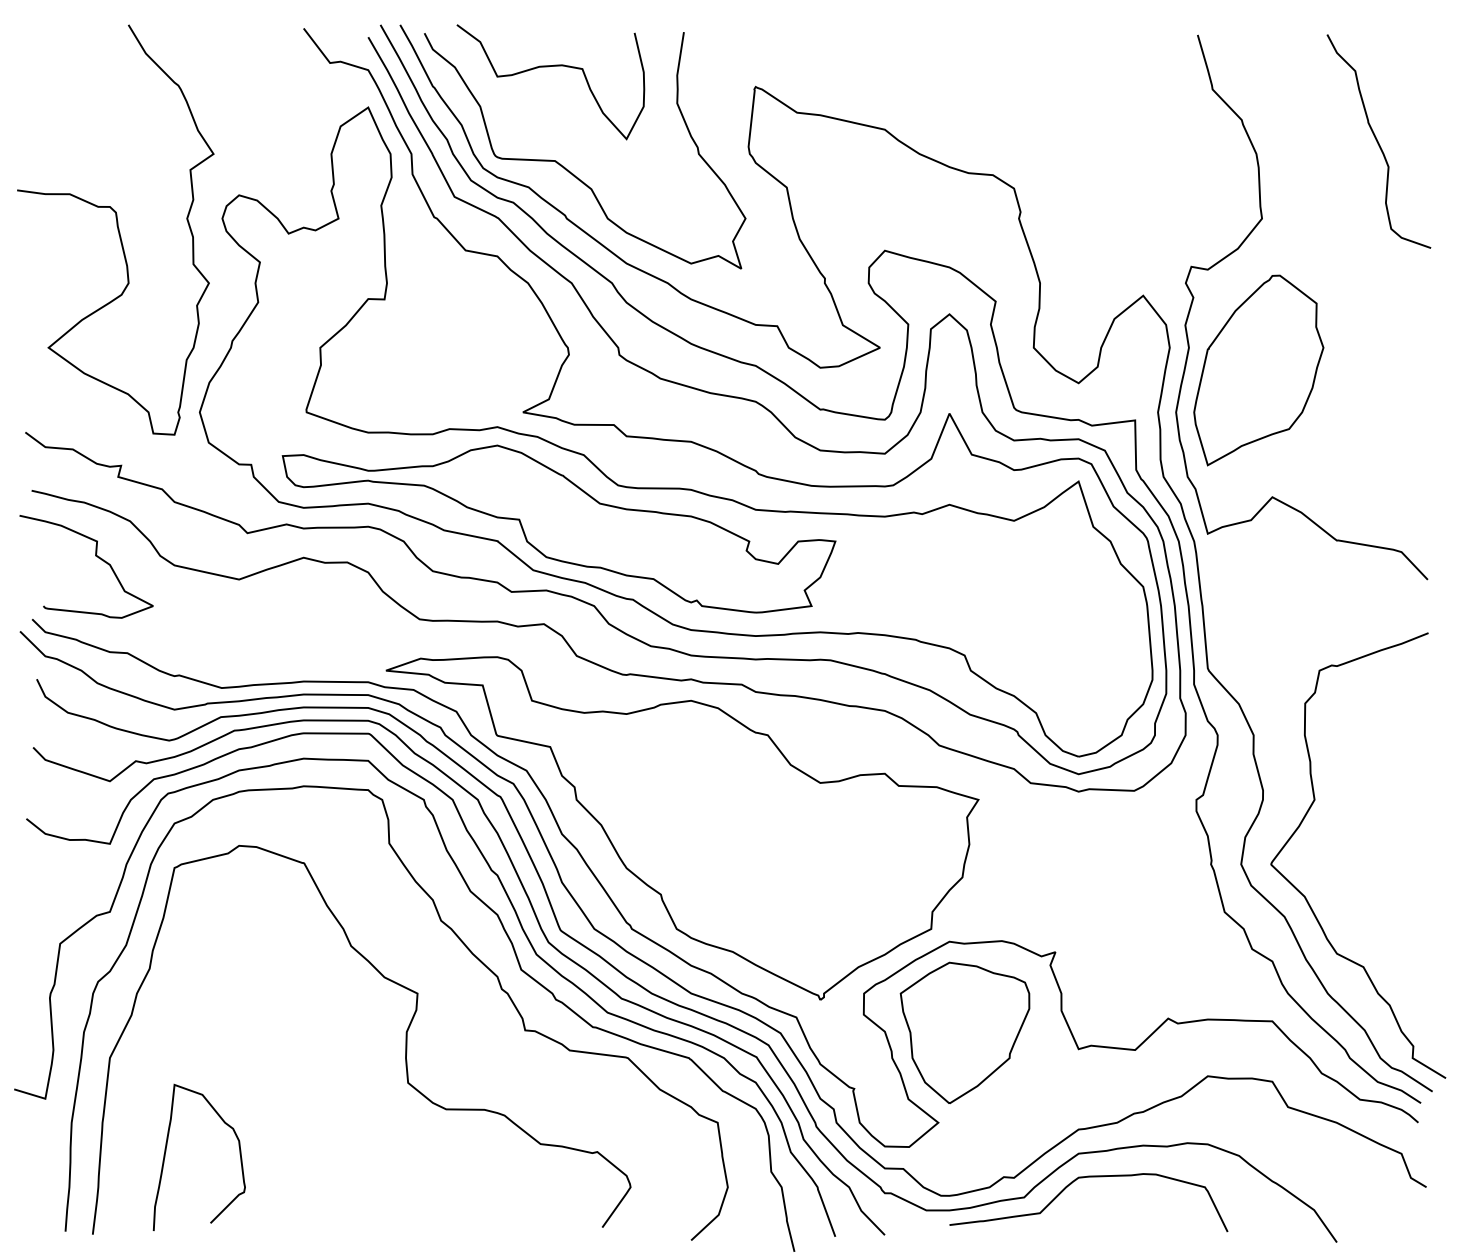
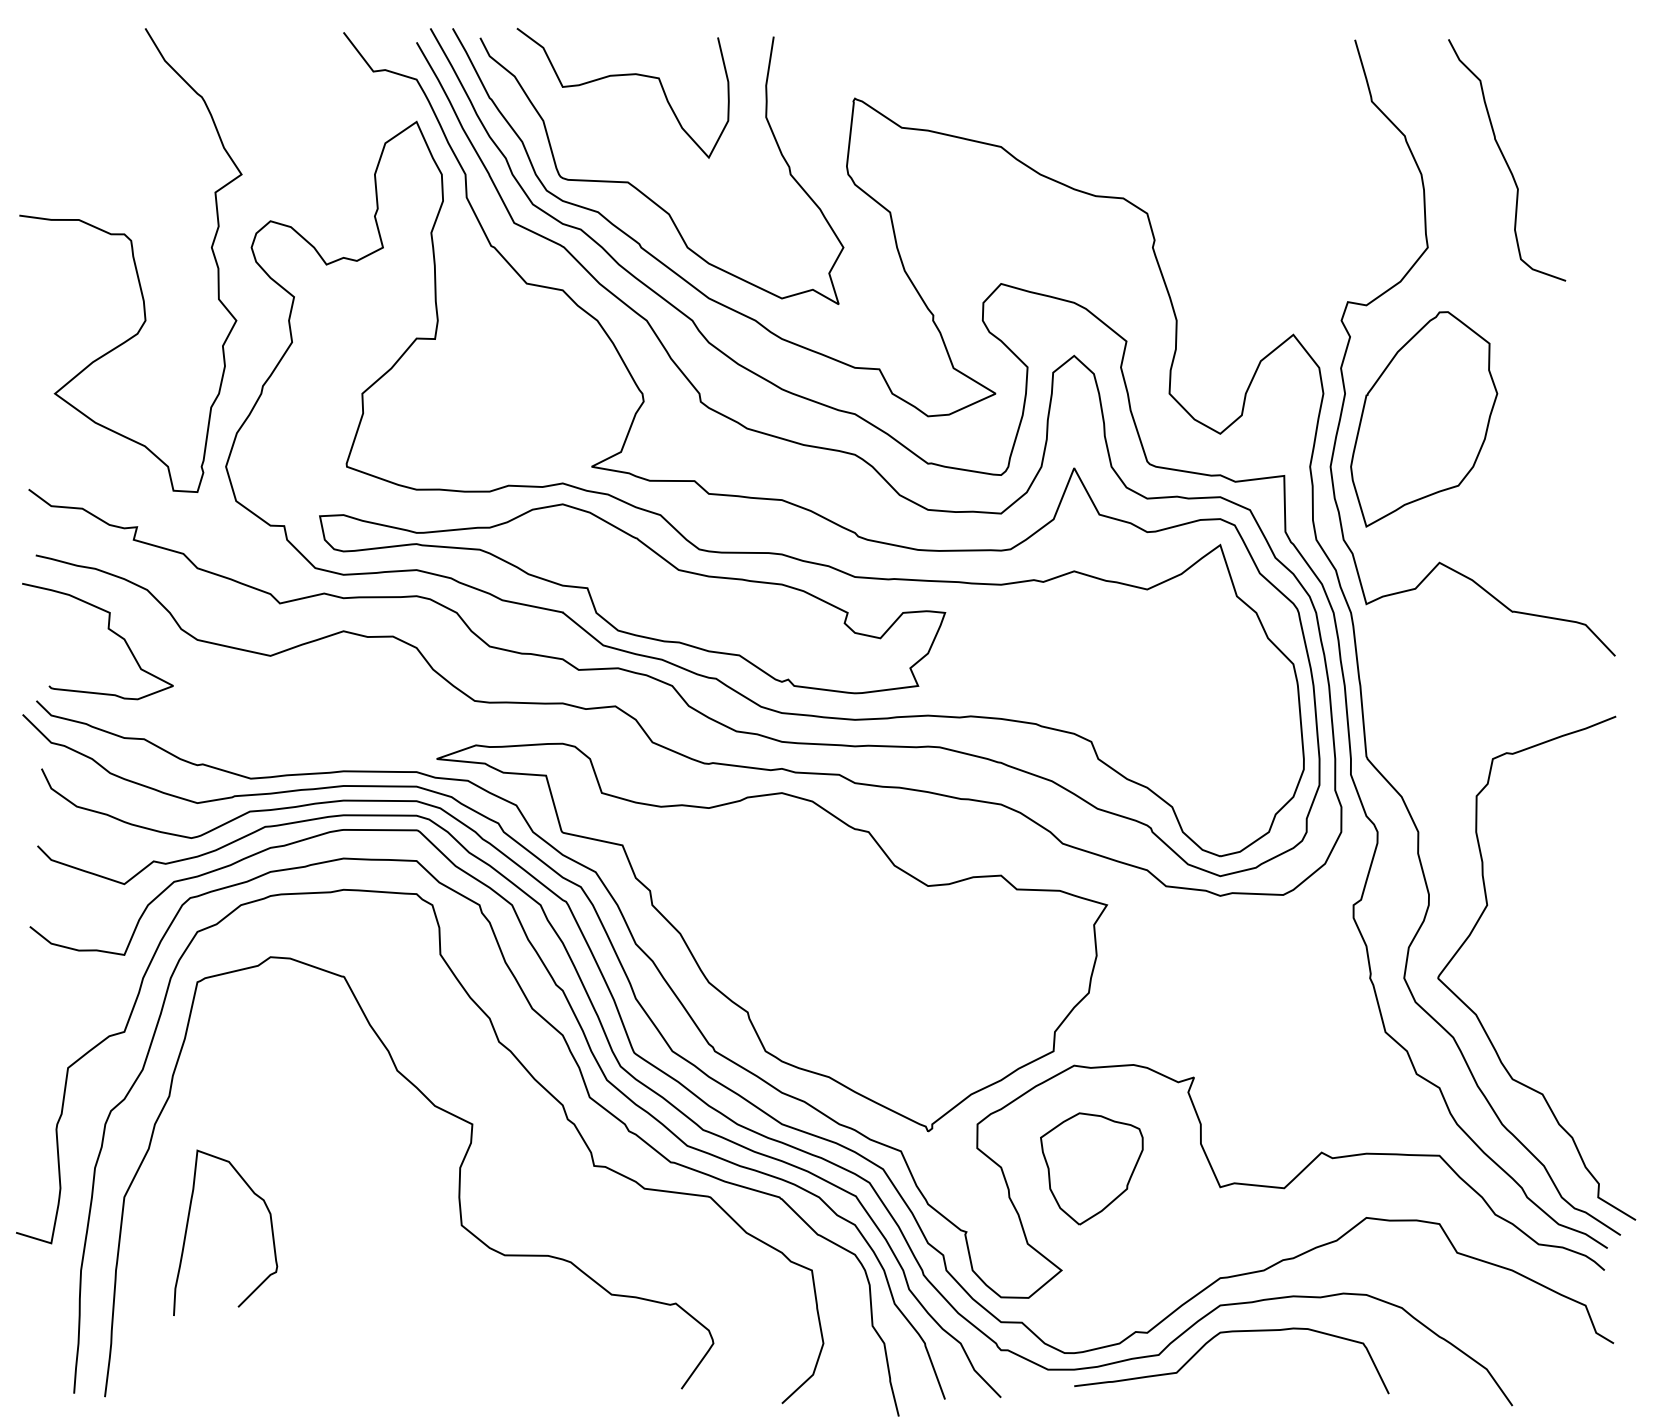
curve: (1378, 141) -> (1506, 160), moved
part: (964, 1032) -> (1091, 1168), size x0.7
curve: (166, 1150) -> (188, 1224), moved

